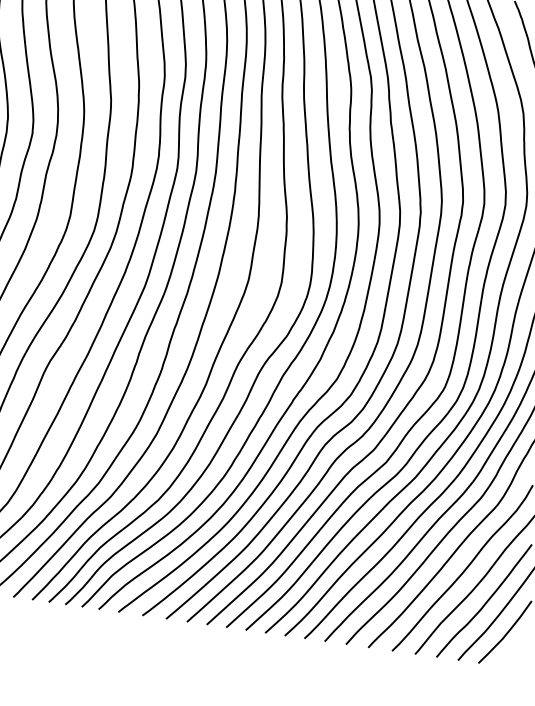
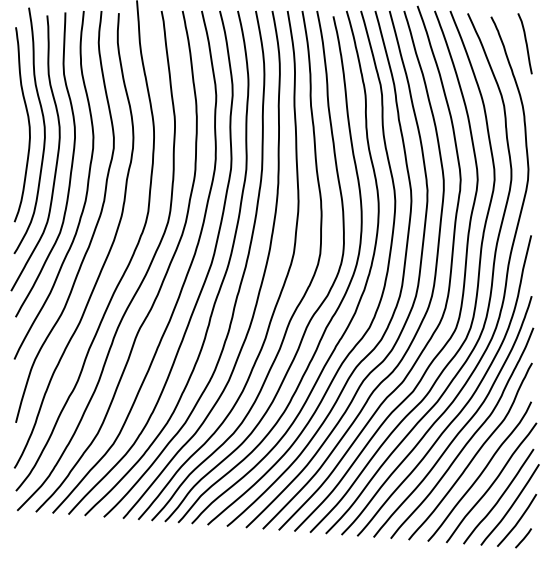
line: (511, 655) -> (523, 538), added

